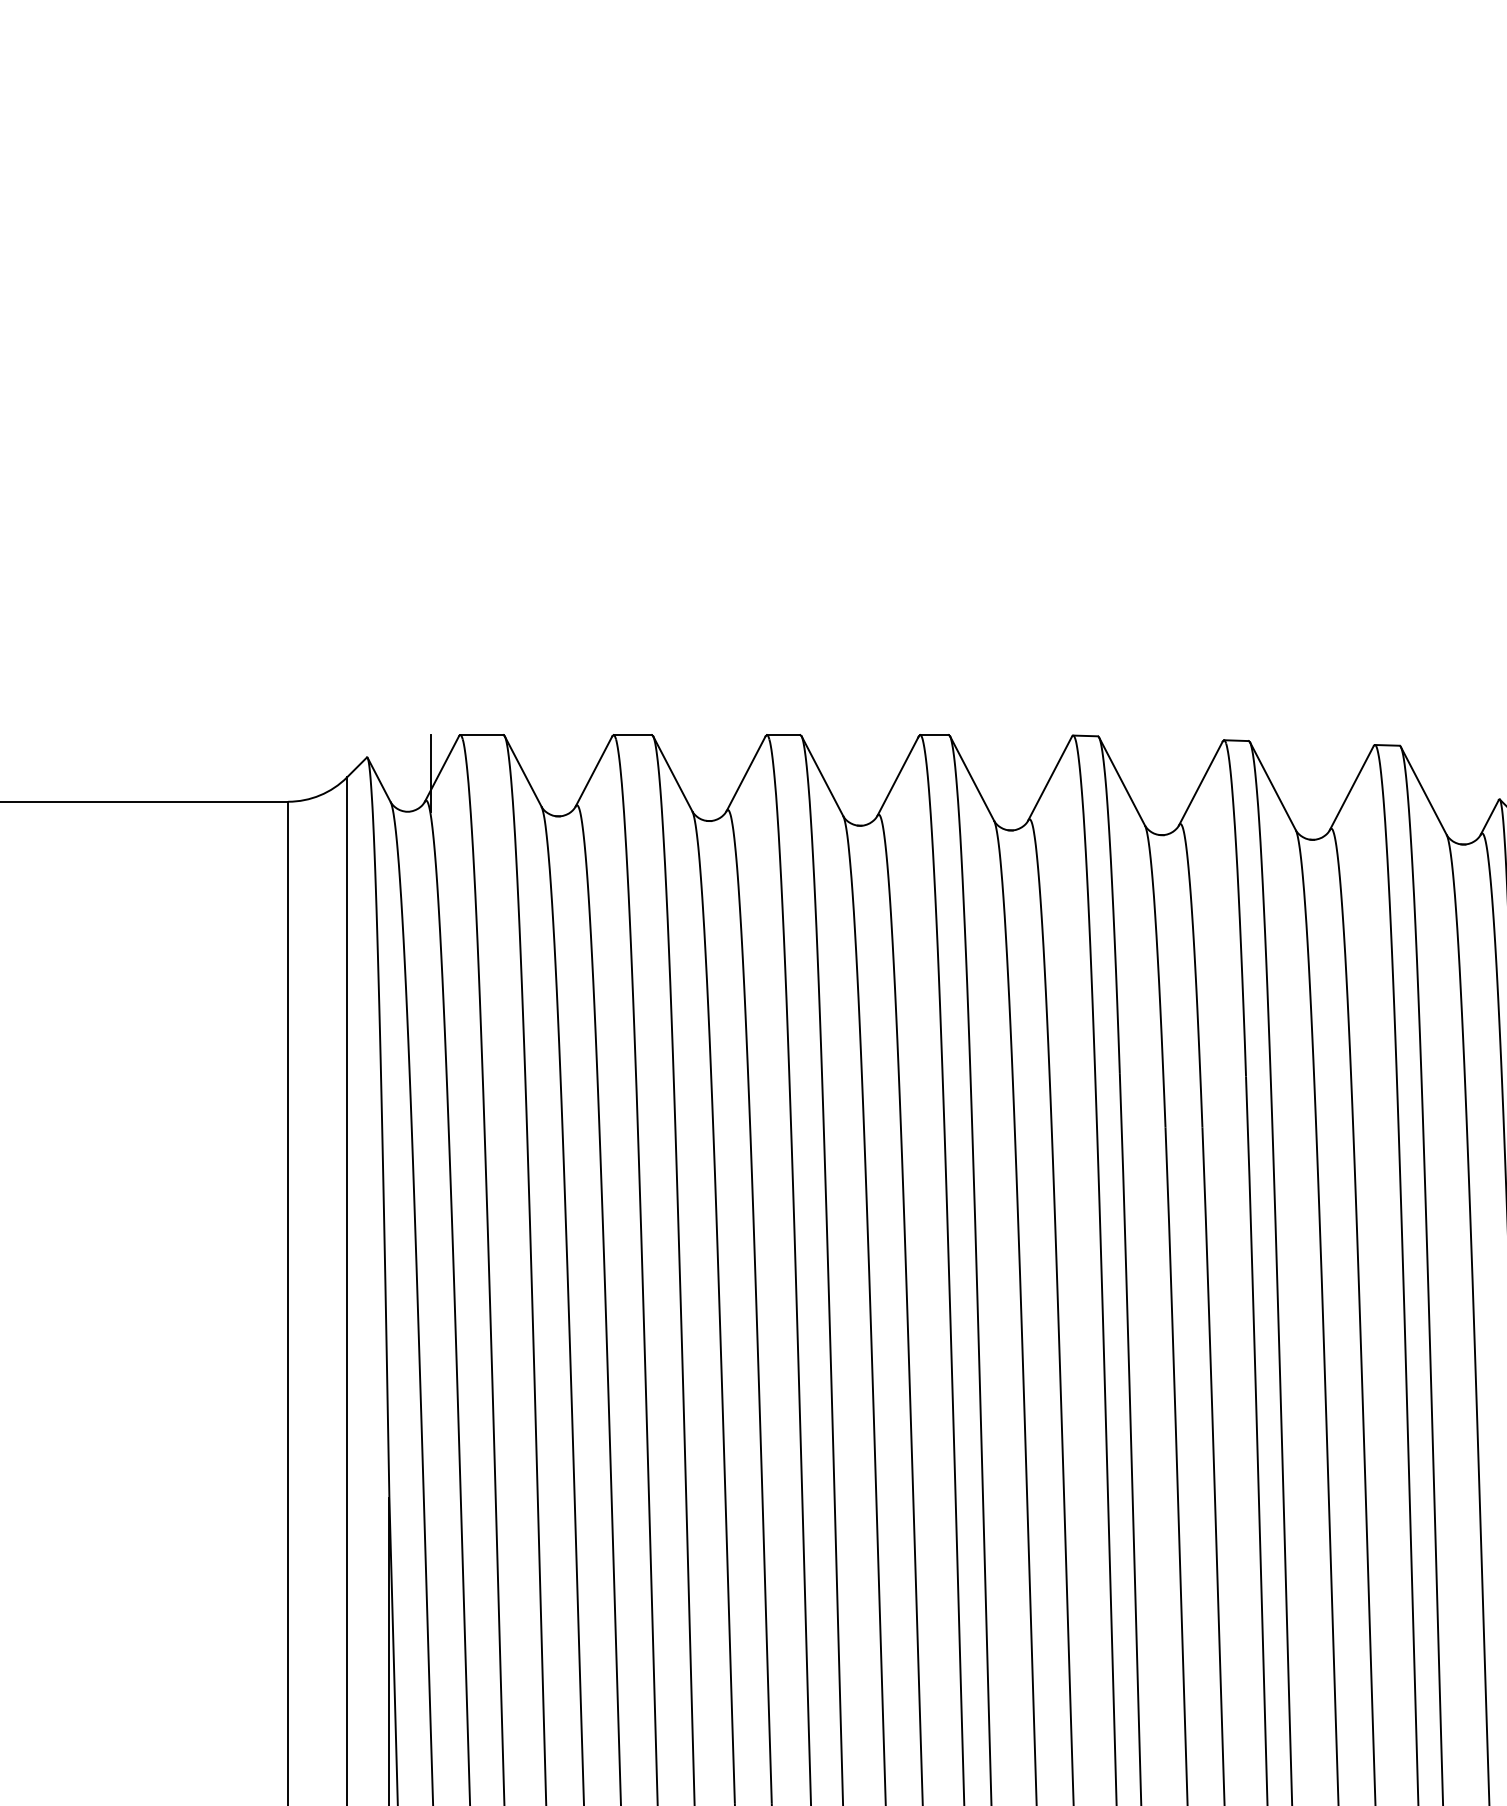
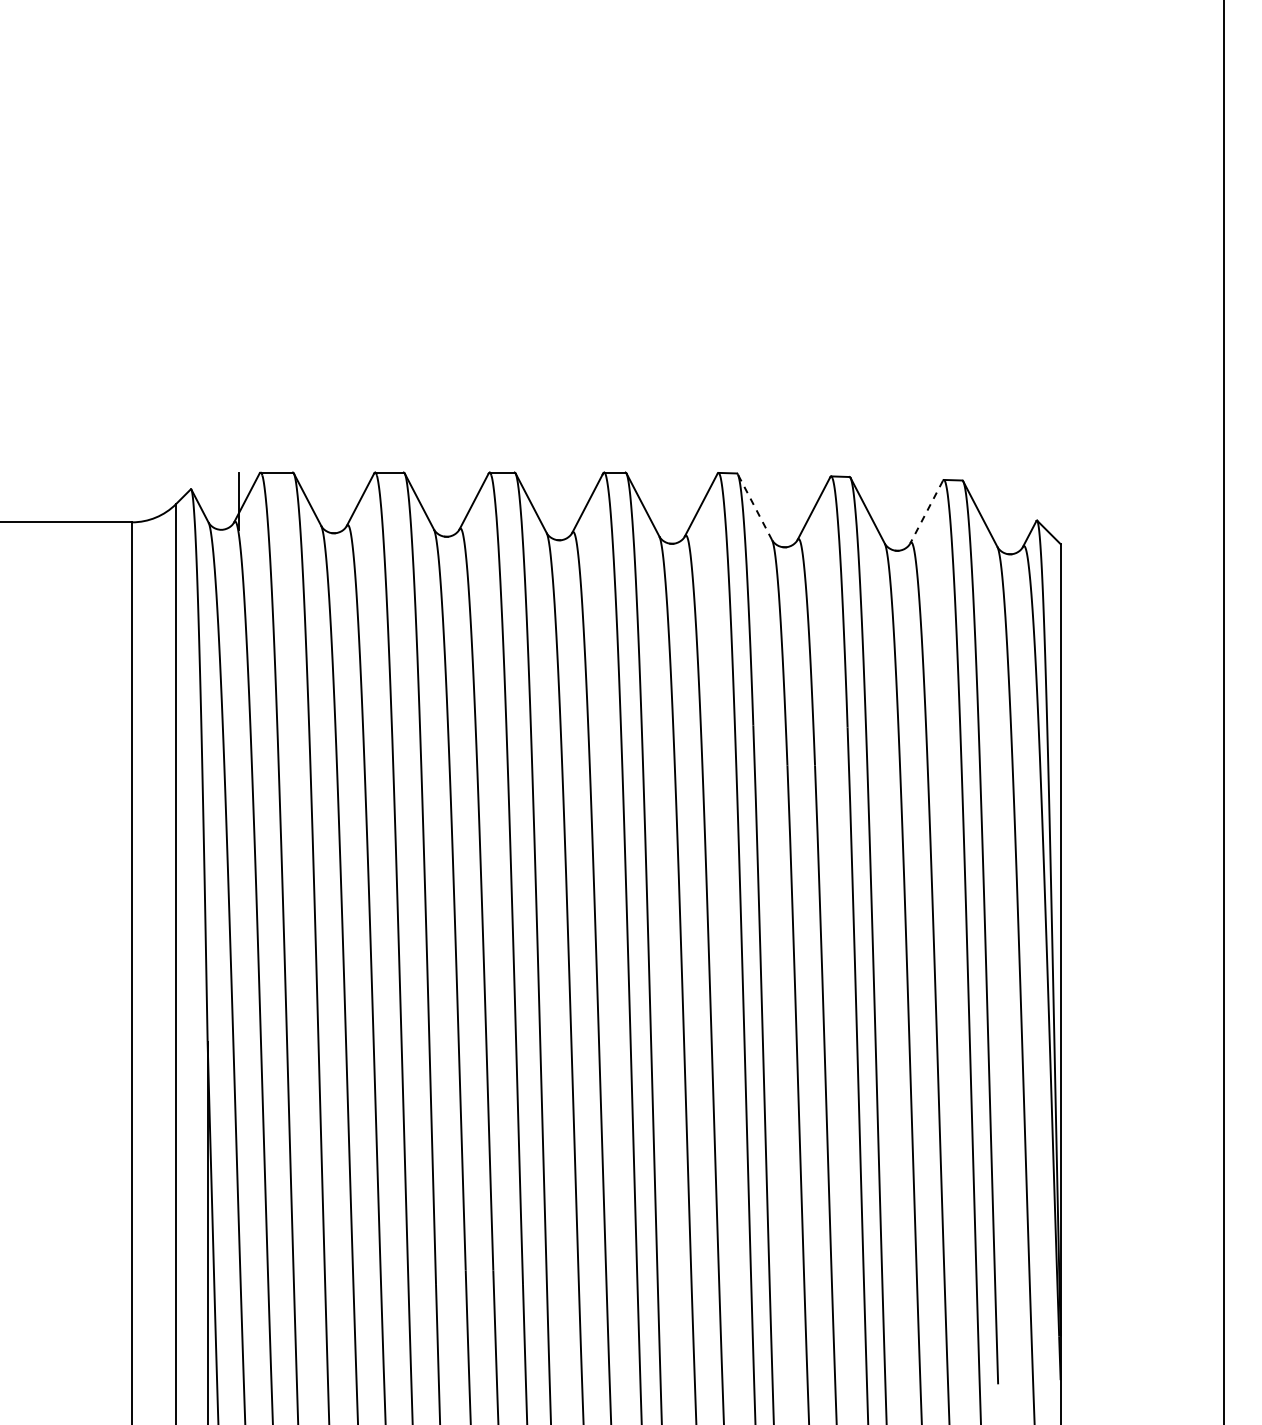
line: (1121, 781) -> (754, 507), solid -> dashed
line: (1351, 788) -> (926, 512), solid -> dashed

